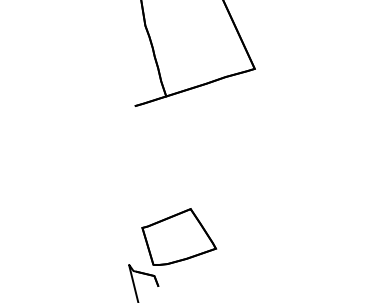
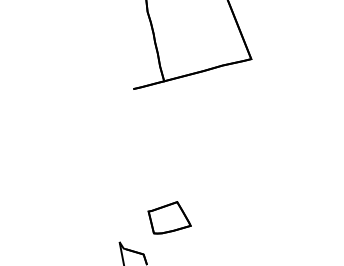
part: (179, 236) -> (169, 217), size x0.6

